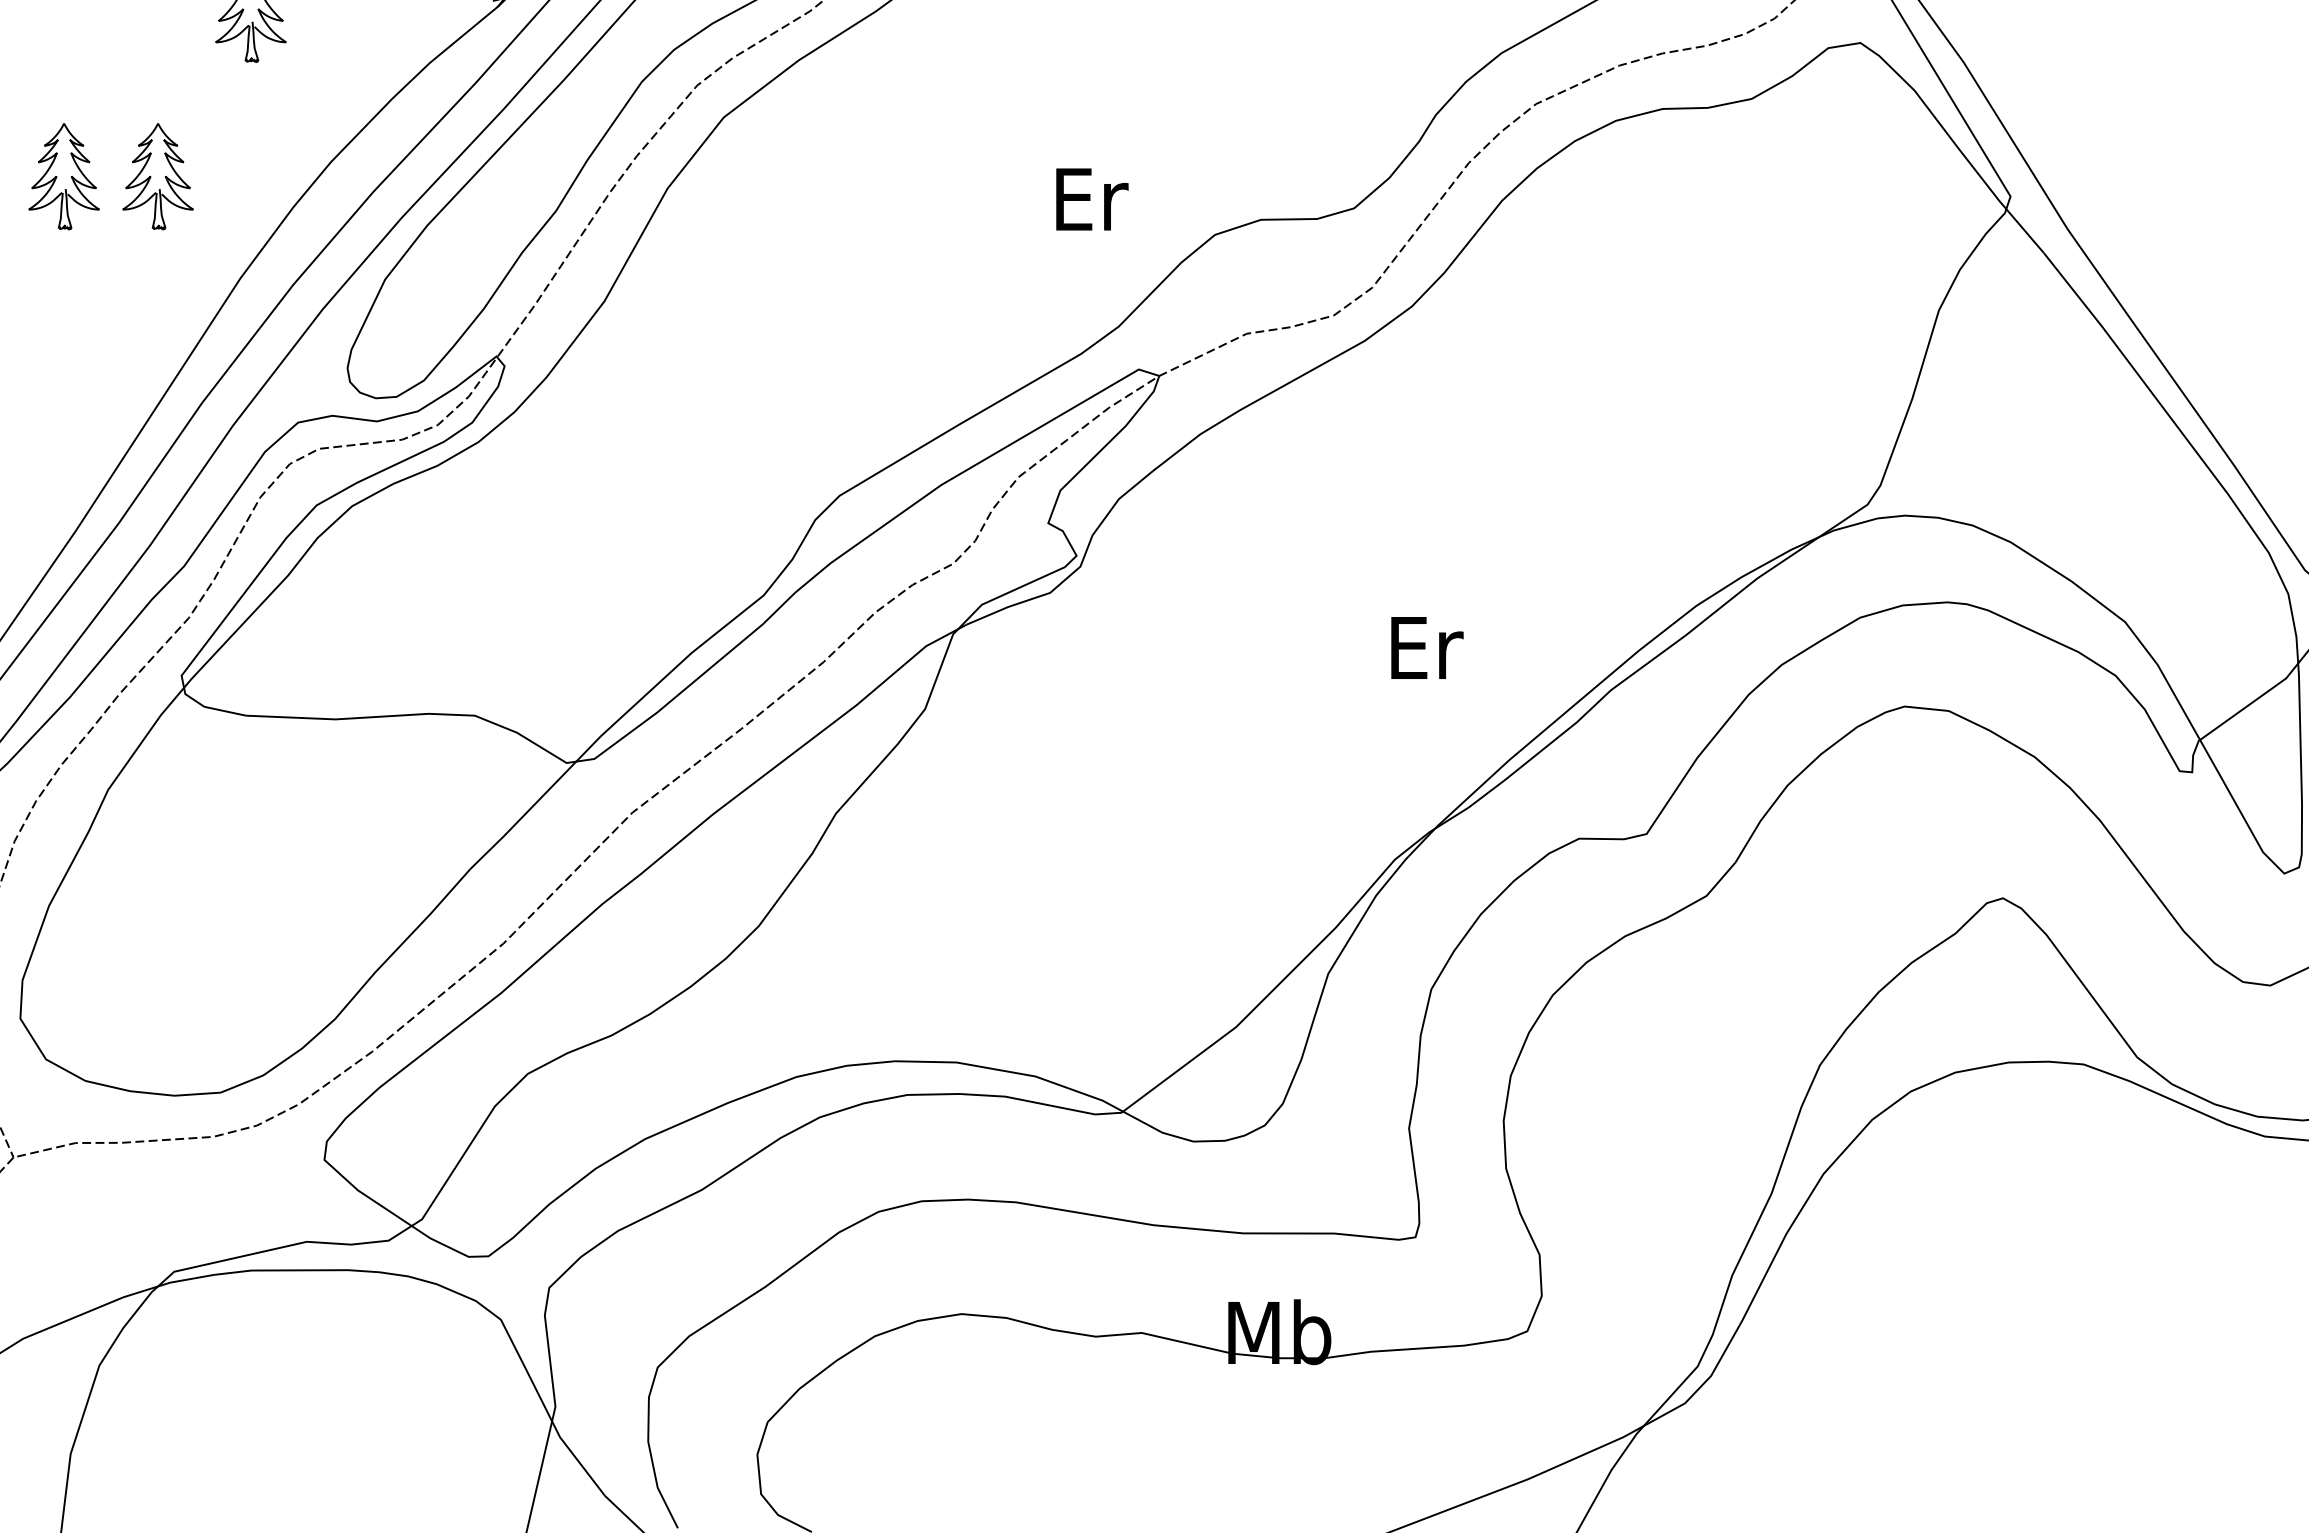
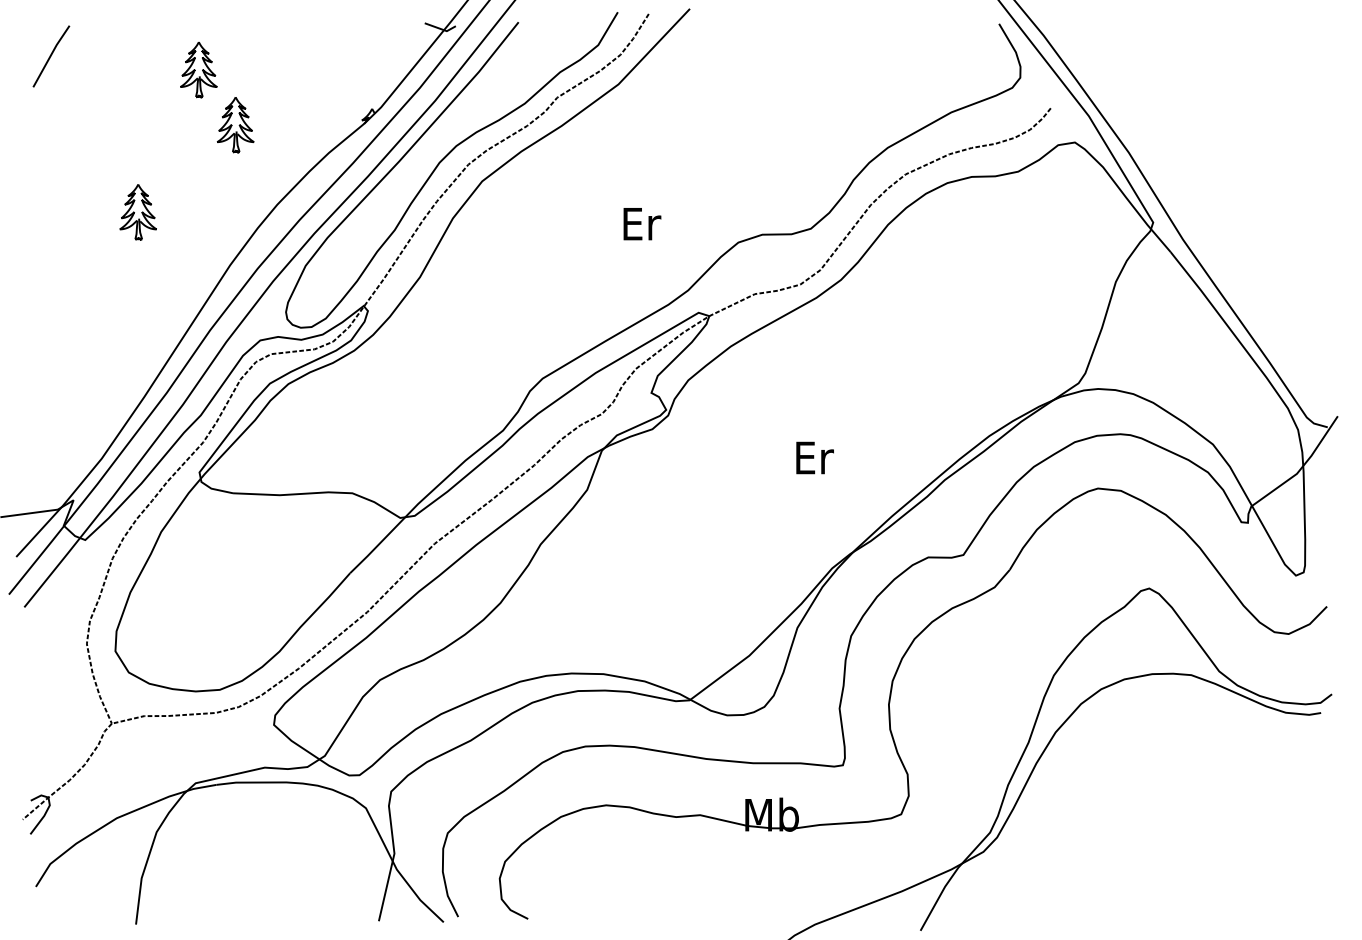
part: (156, 177) -> (186, 212), removed
text: (1092, 200) -> (642, 224), moved
text: (1426, 647) -> (814, 457), moved

